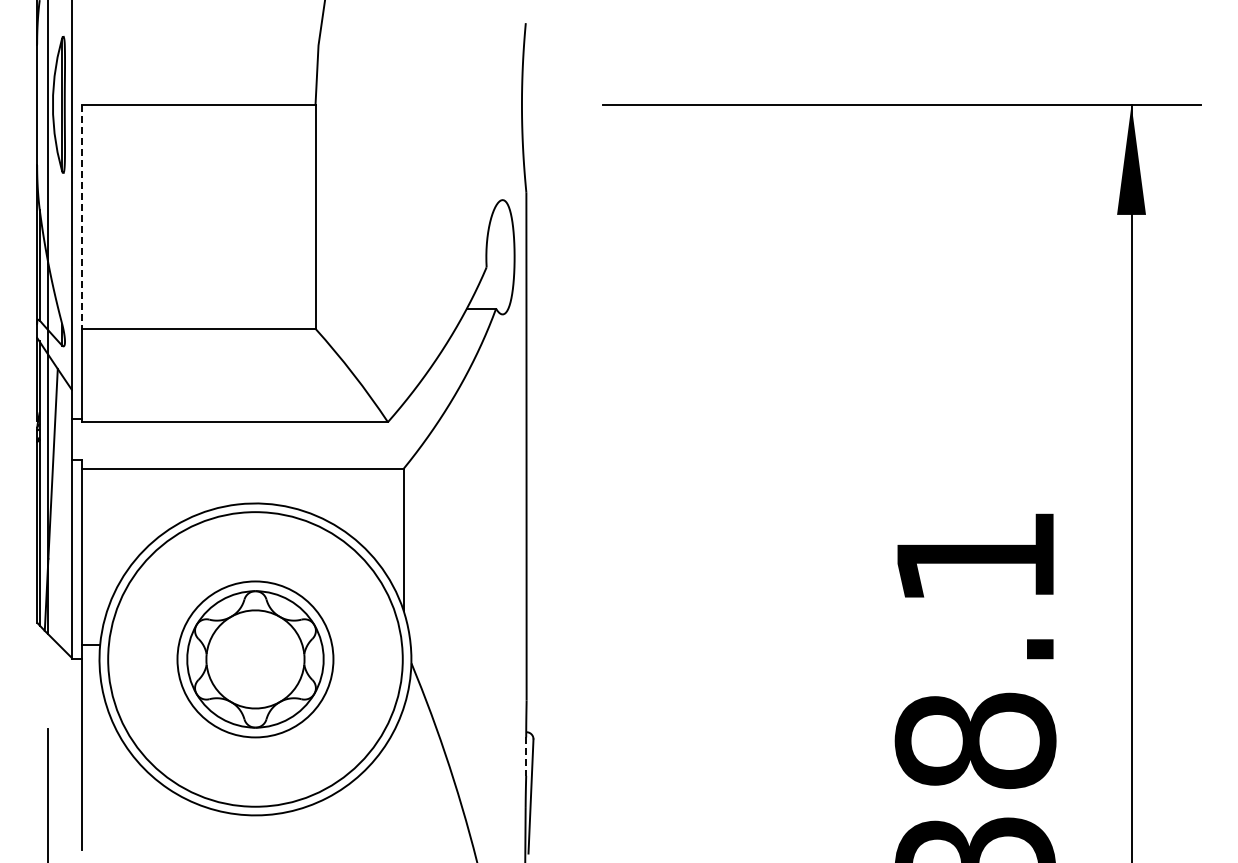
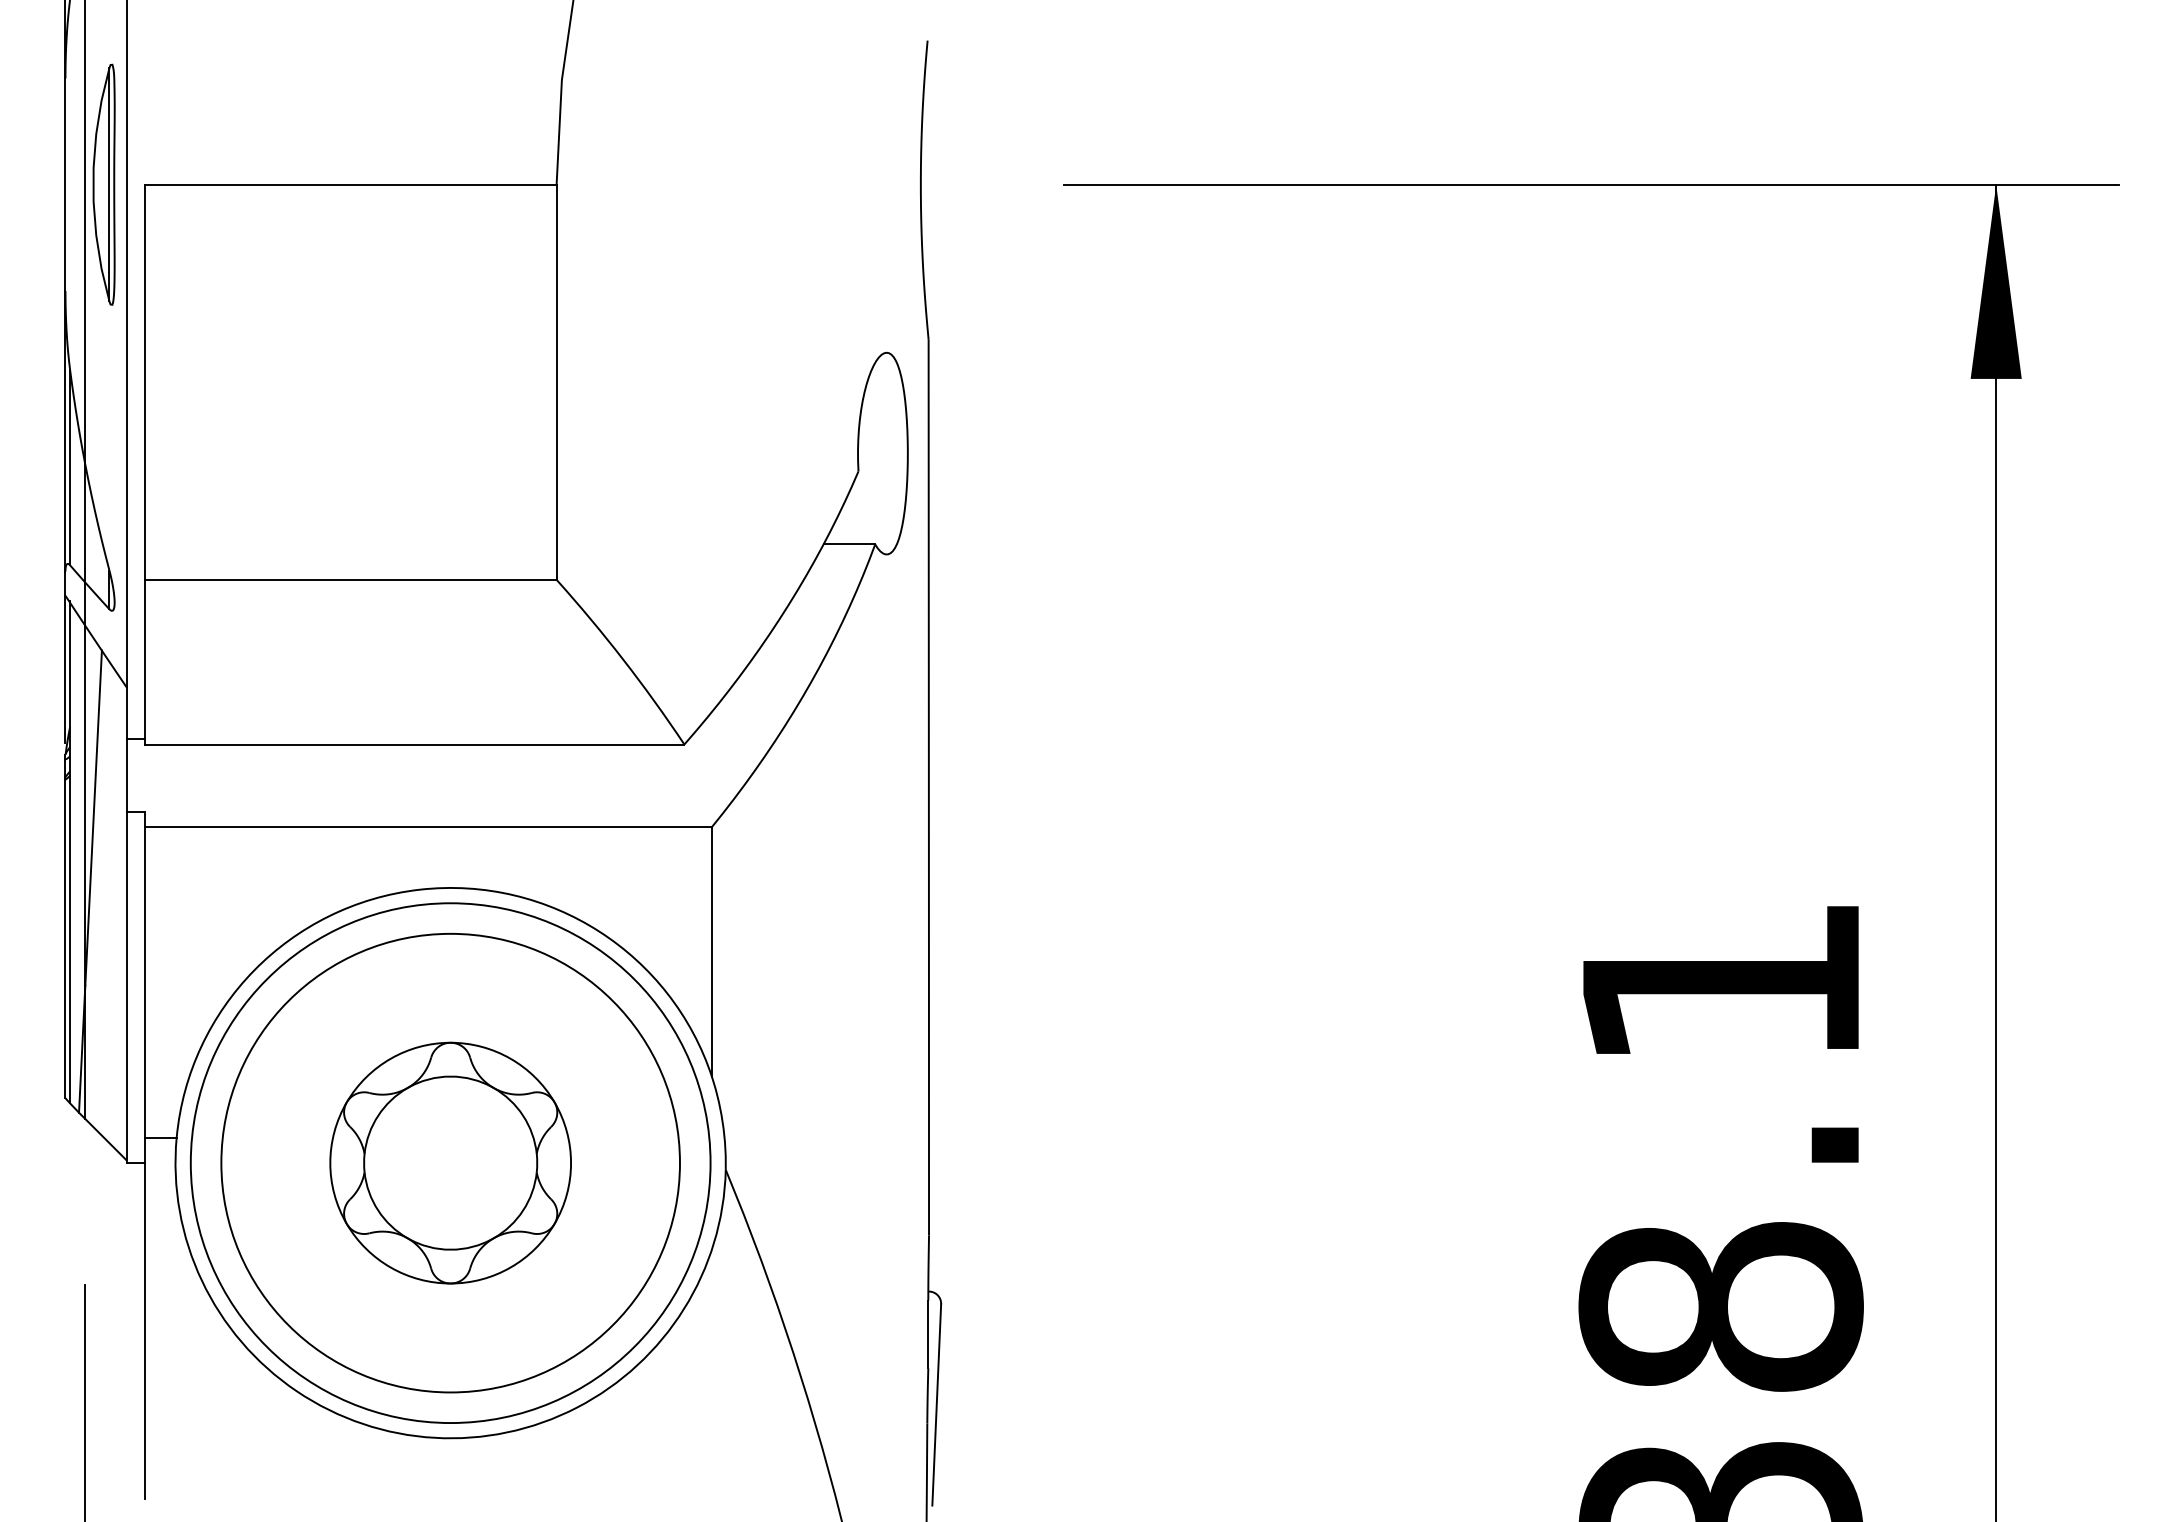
line: (82, 216) -> (145, 381), dashed -> solid
circle: (255, 659) -> (450, 1163), size x1.67
line: (526, 757) -> (928, 1336), dashed -> solid

